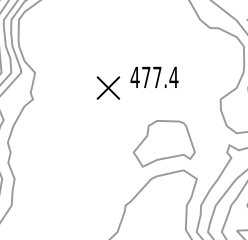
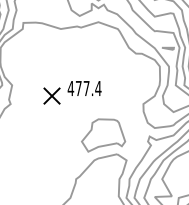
part: (137, 83) -> (72, 92), moved

